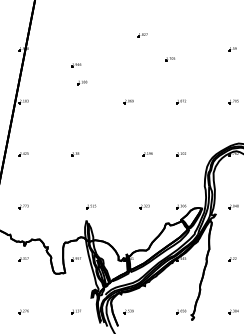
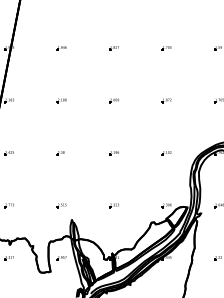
part: (142, 35) -> (113, 48), moved
part: (169, 59) -> (165, 48), moved
part: (76, 65) -> (61, 48), moved
part: (82, 82) -> (61, 100), moved
part: (147, 154) -> (113, 153), moved
part: (91, 206) -> (61, 205), moved
part: (144, 206) -> (113, 205), moved

